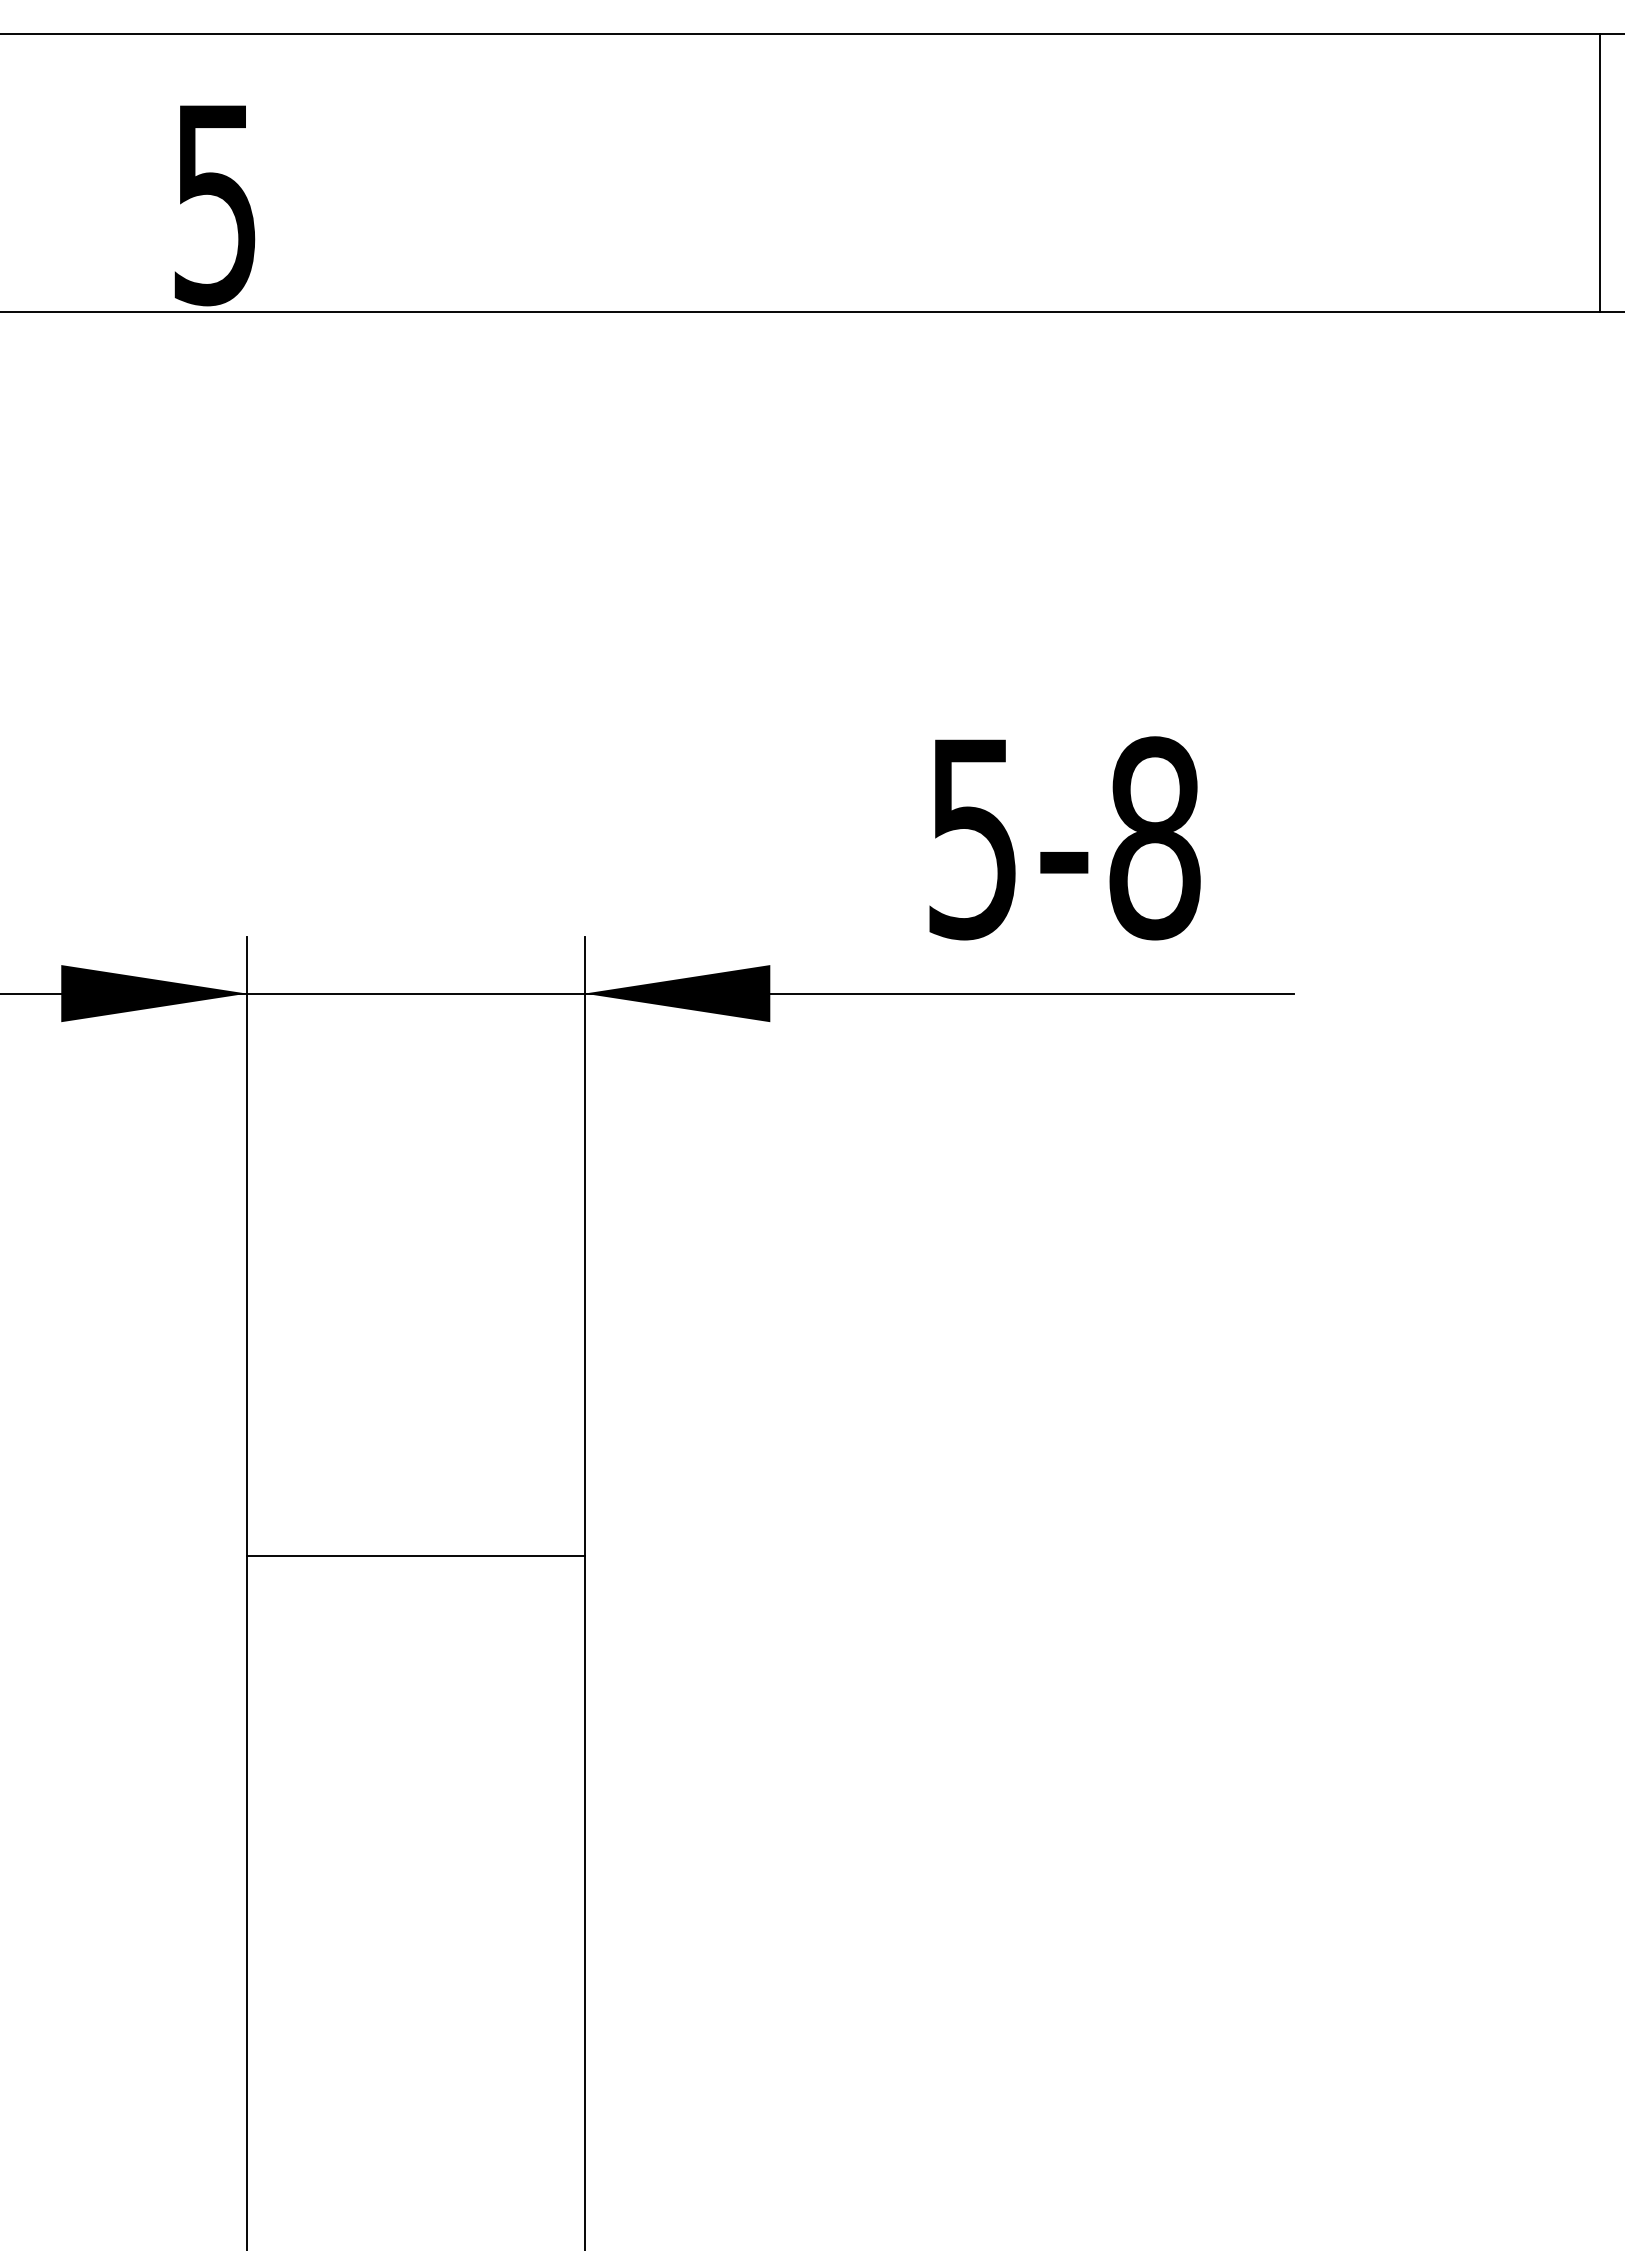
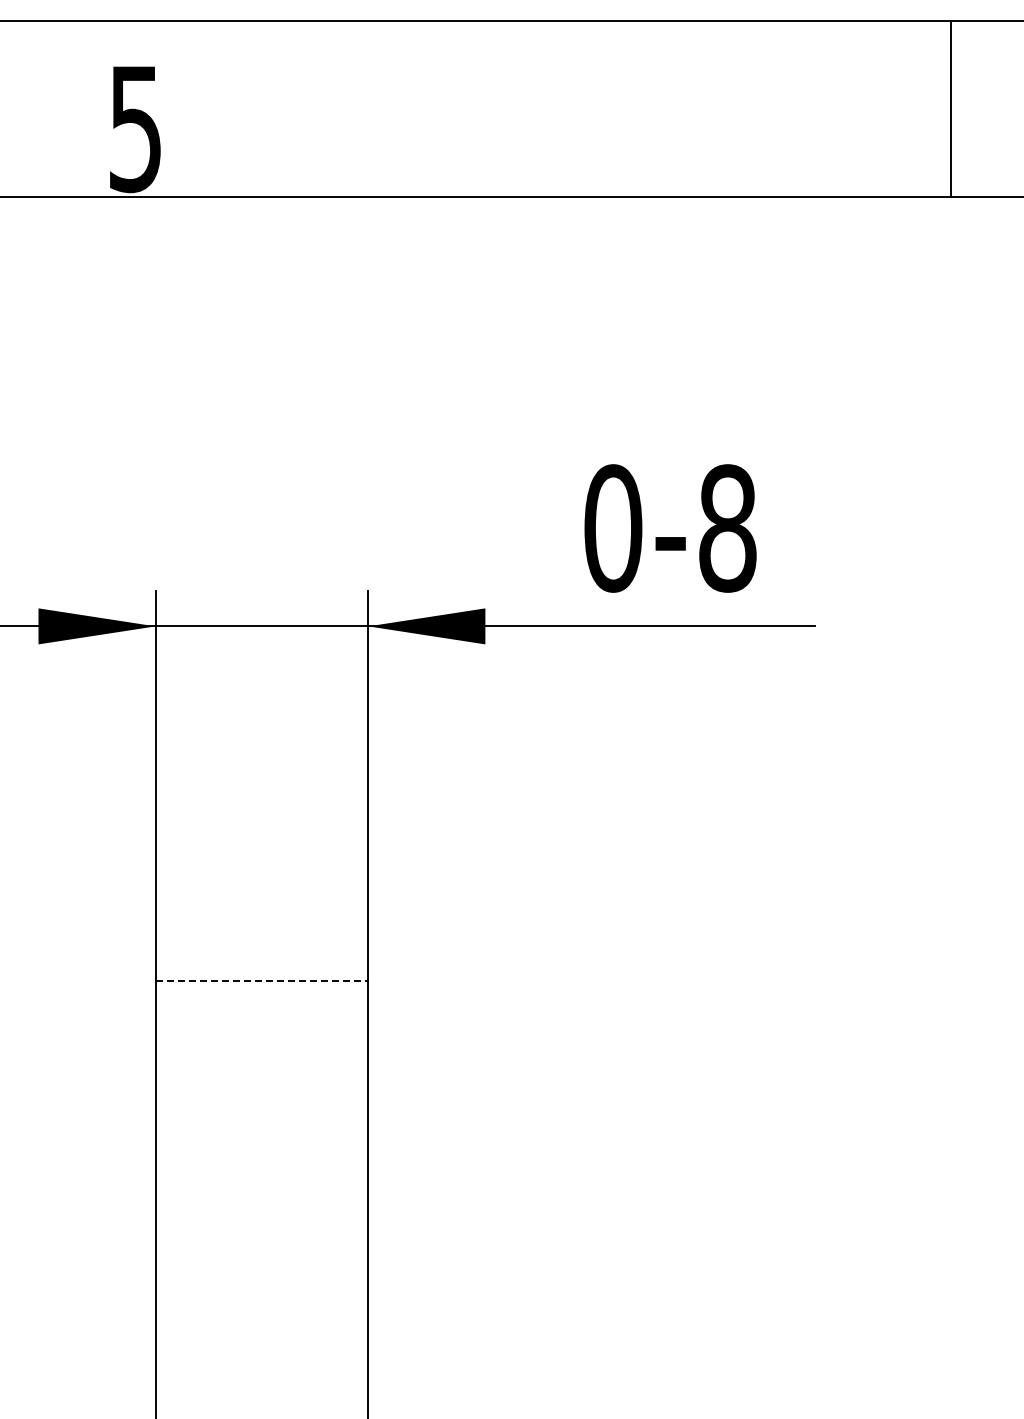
line: (1600, 171) -> (950, 108), moved
text: (973, 838) -> (613, 528), 5-8 -> 0-8
line: (416, 1555) -> (262, 980), solid -> dashed

